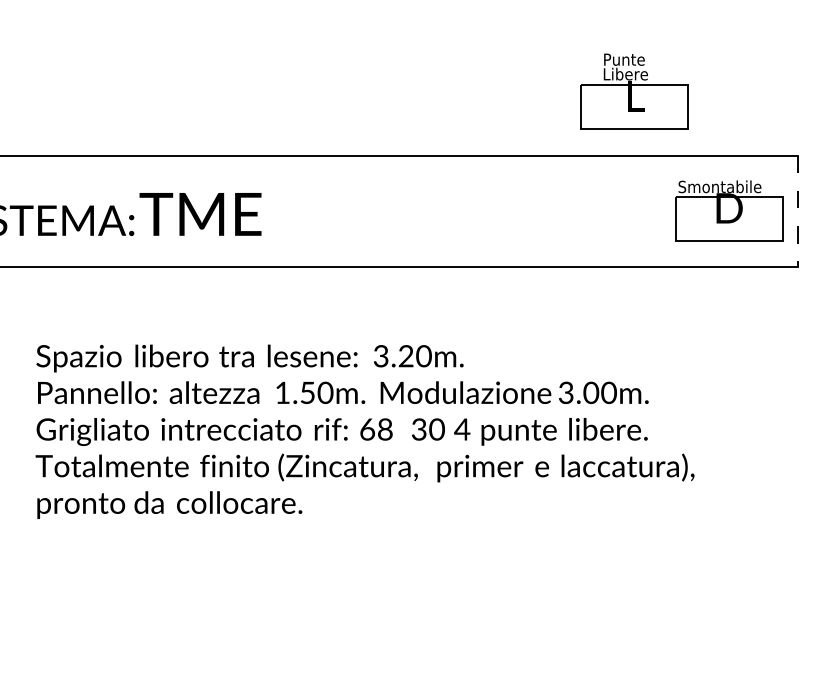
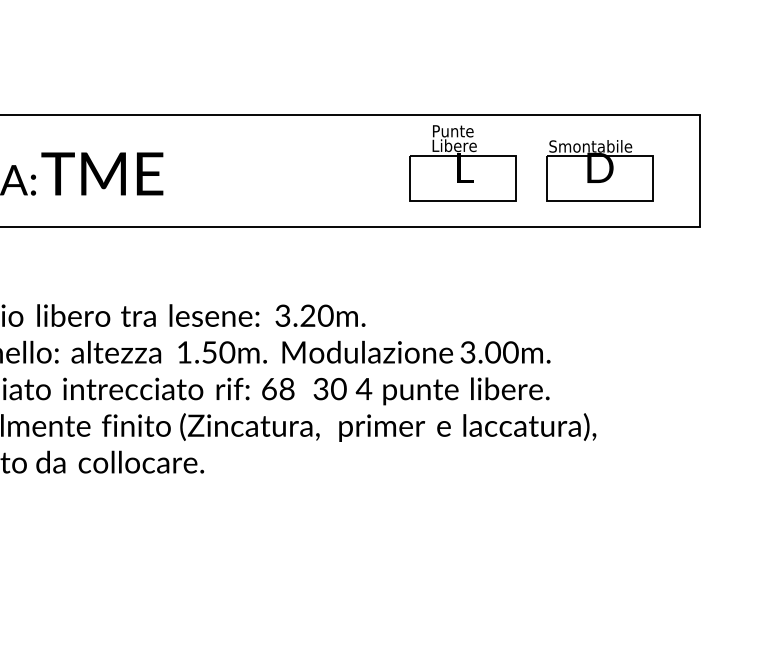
part: (634, 91) -> (463, 163), moved
part: (729, 210) -> (600, 170), moved
line: (797, 211) -> (699, 171), dashed -> solid

